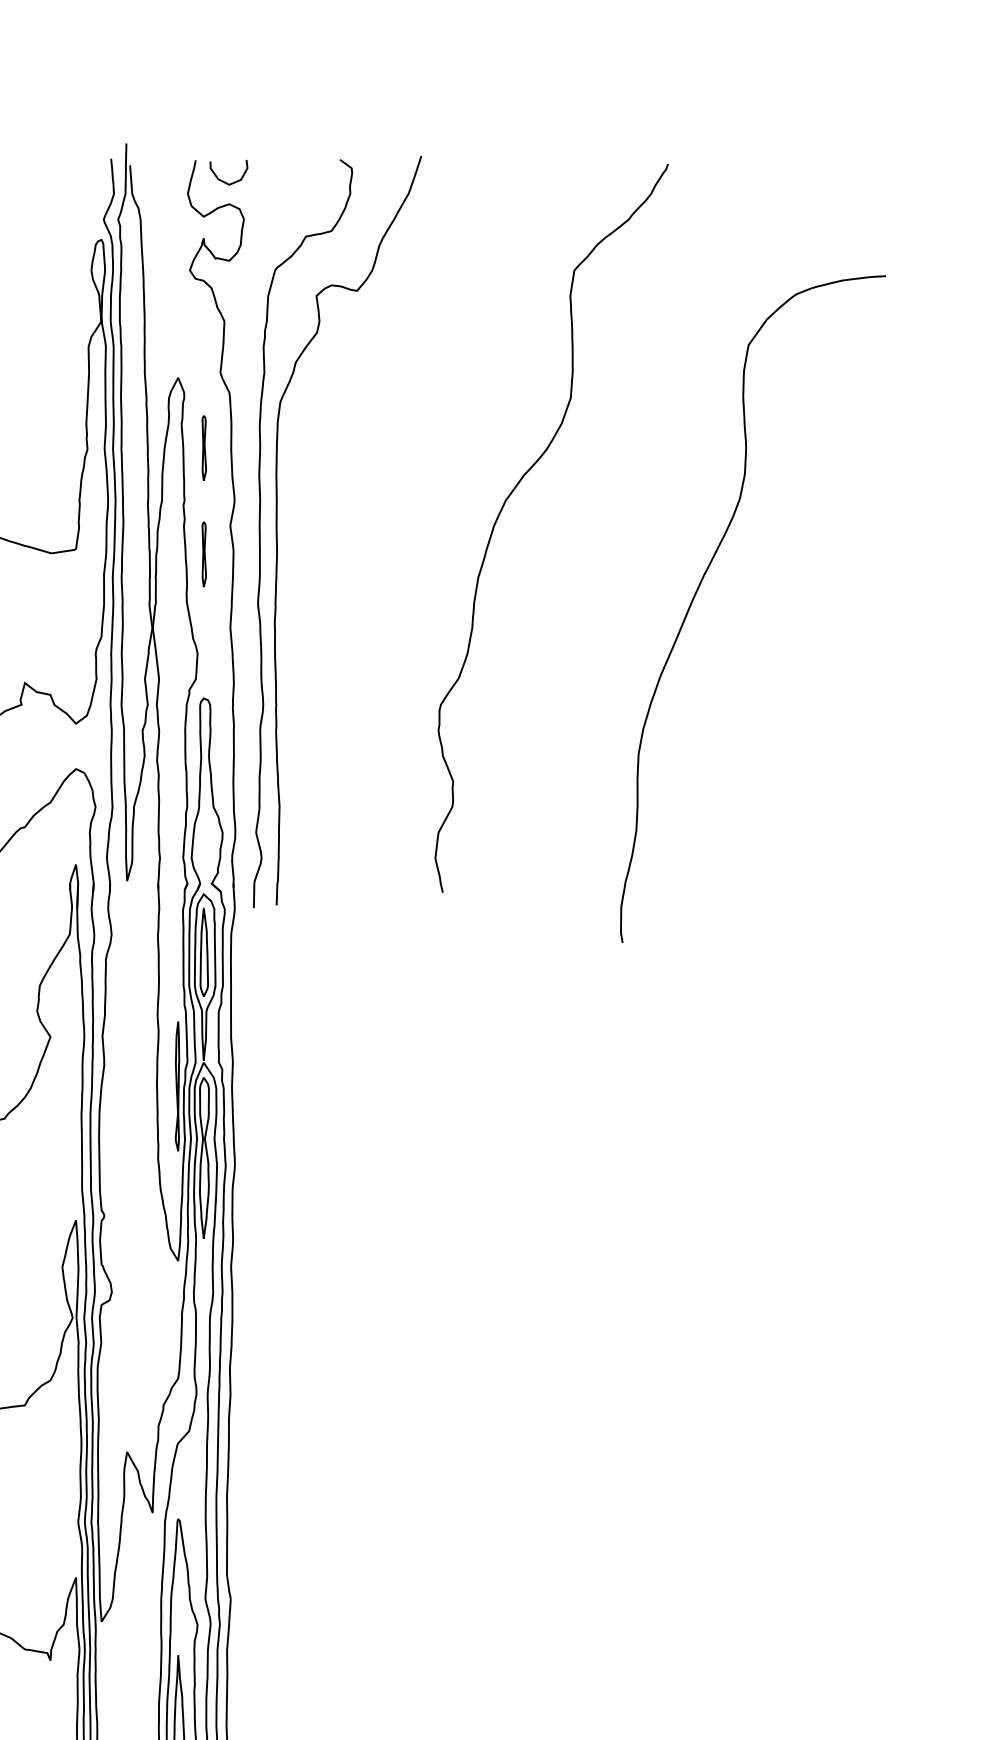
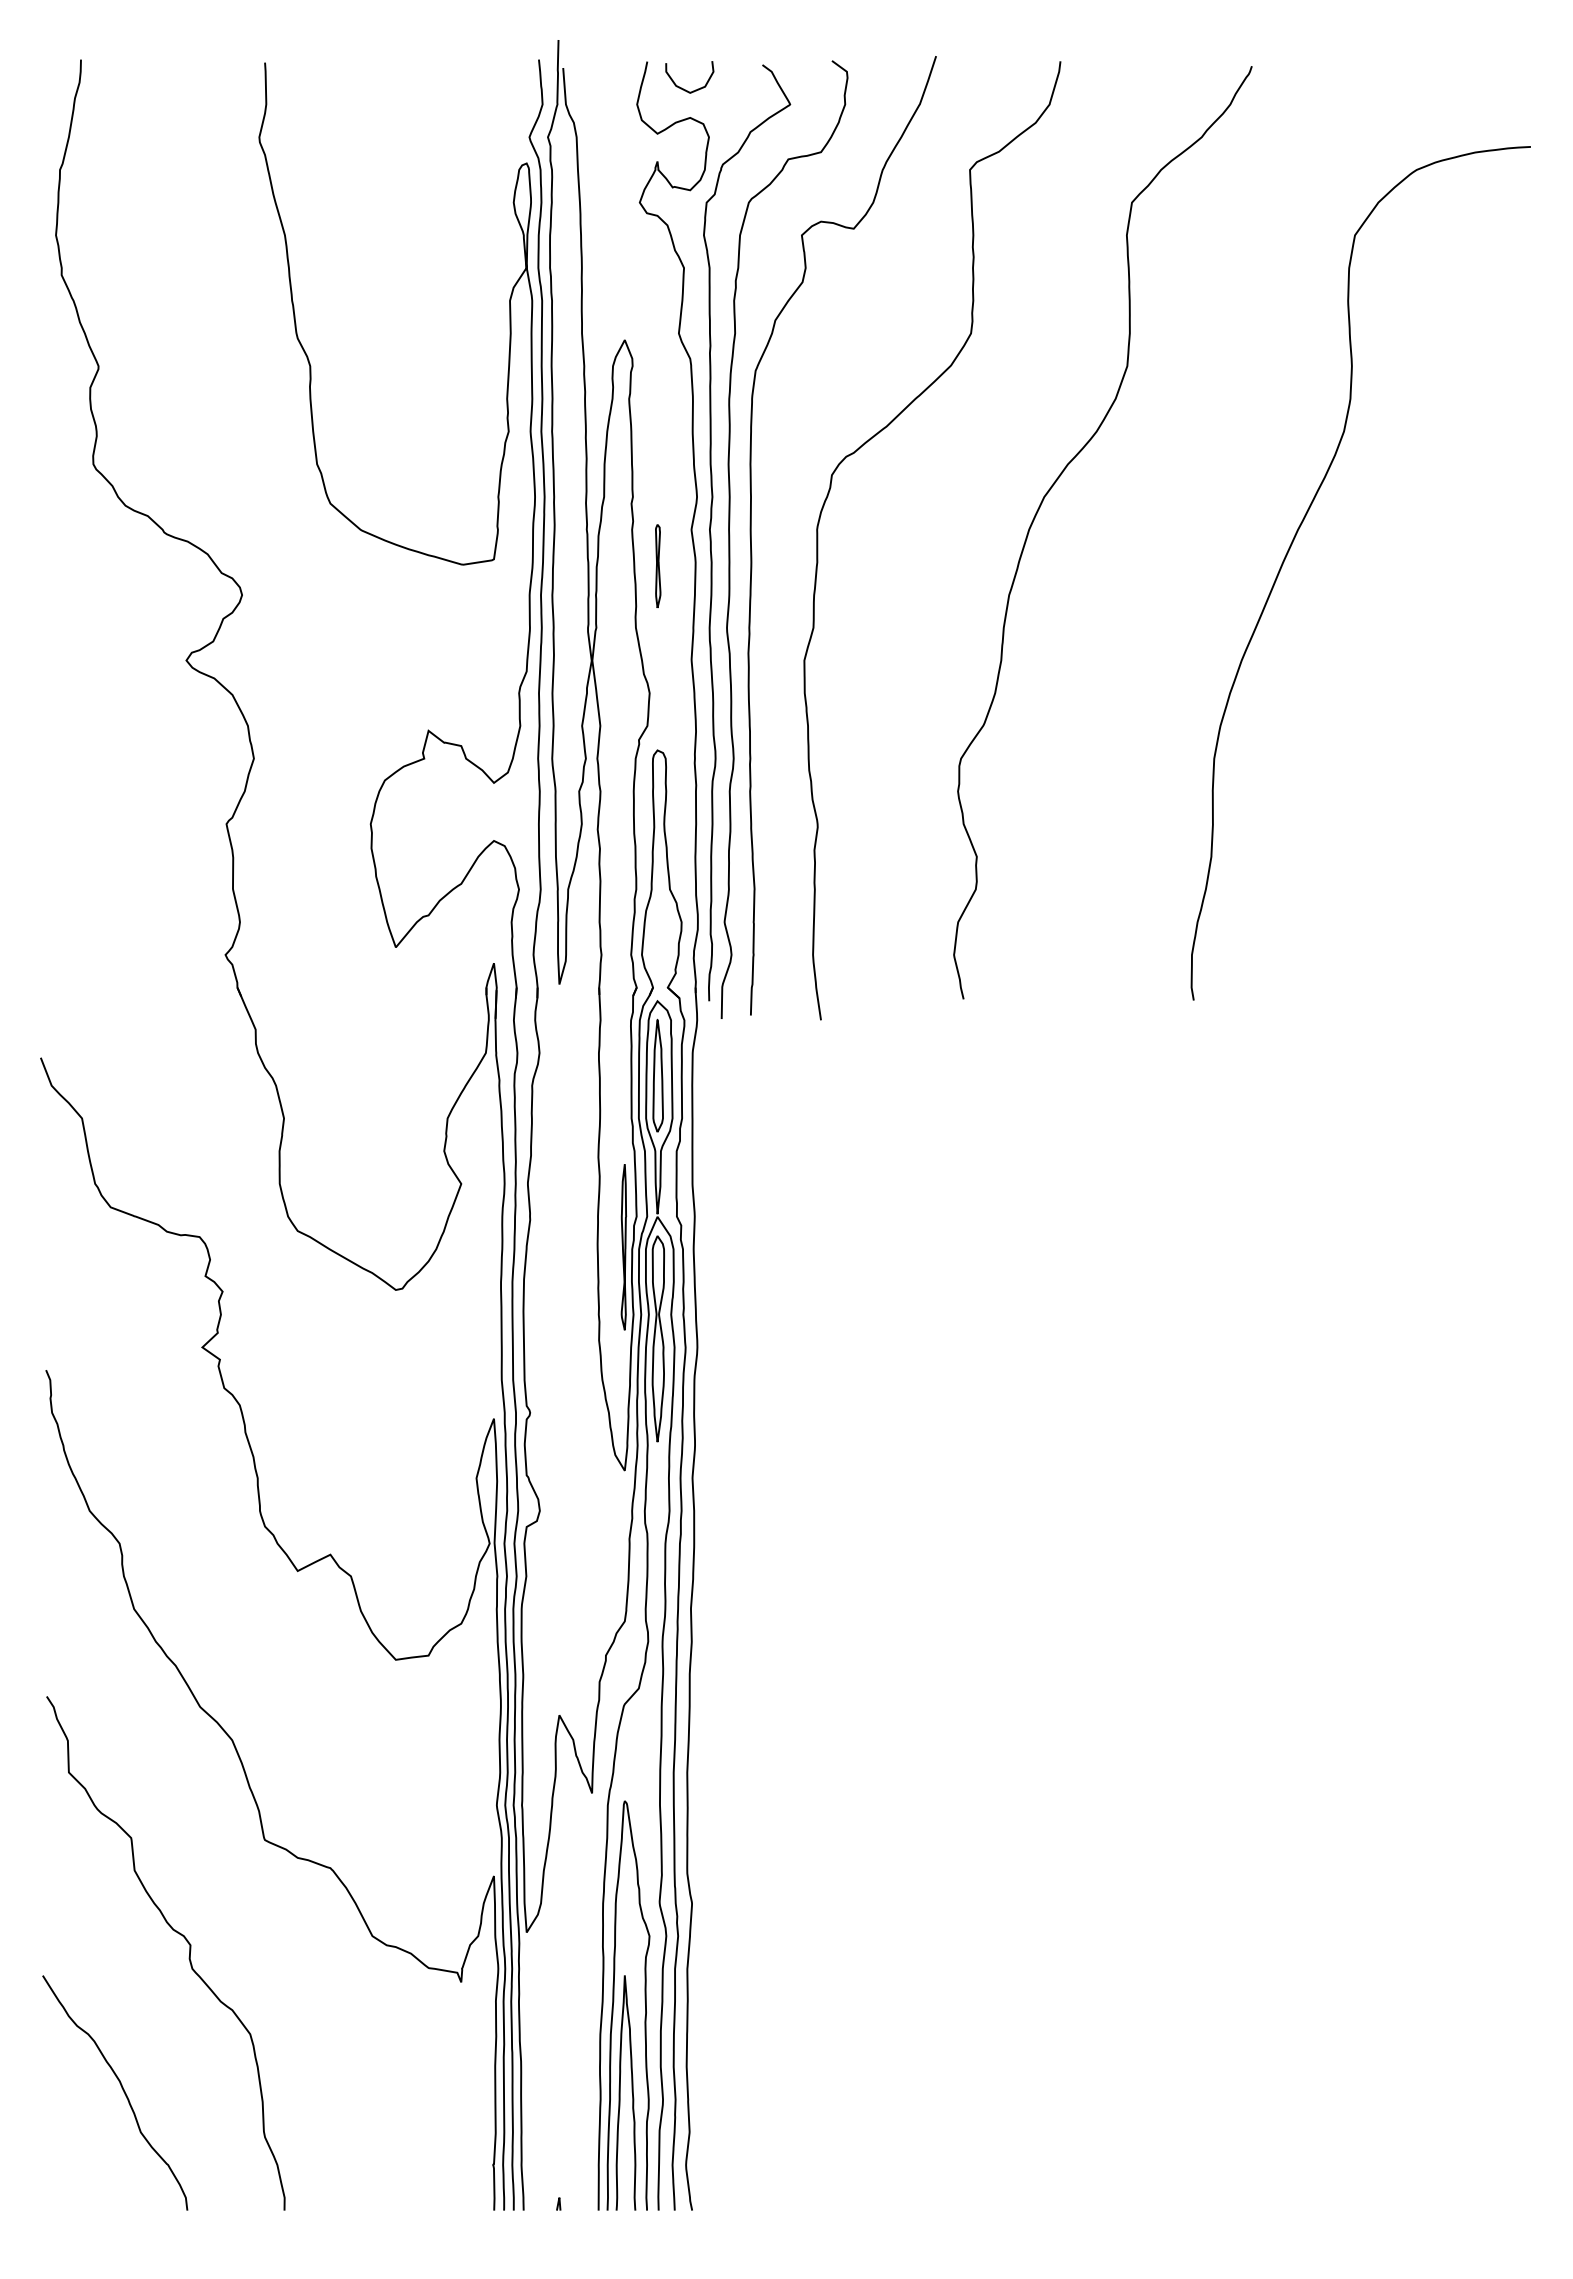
part: (204, 447) -> (658, 429), removed
curve: (337, 500) -> (828, 496), added
curve: (245, 528) -> (711, 533), added
curve: (701, 583) -> (1294, 540), moved

